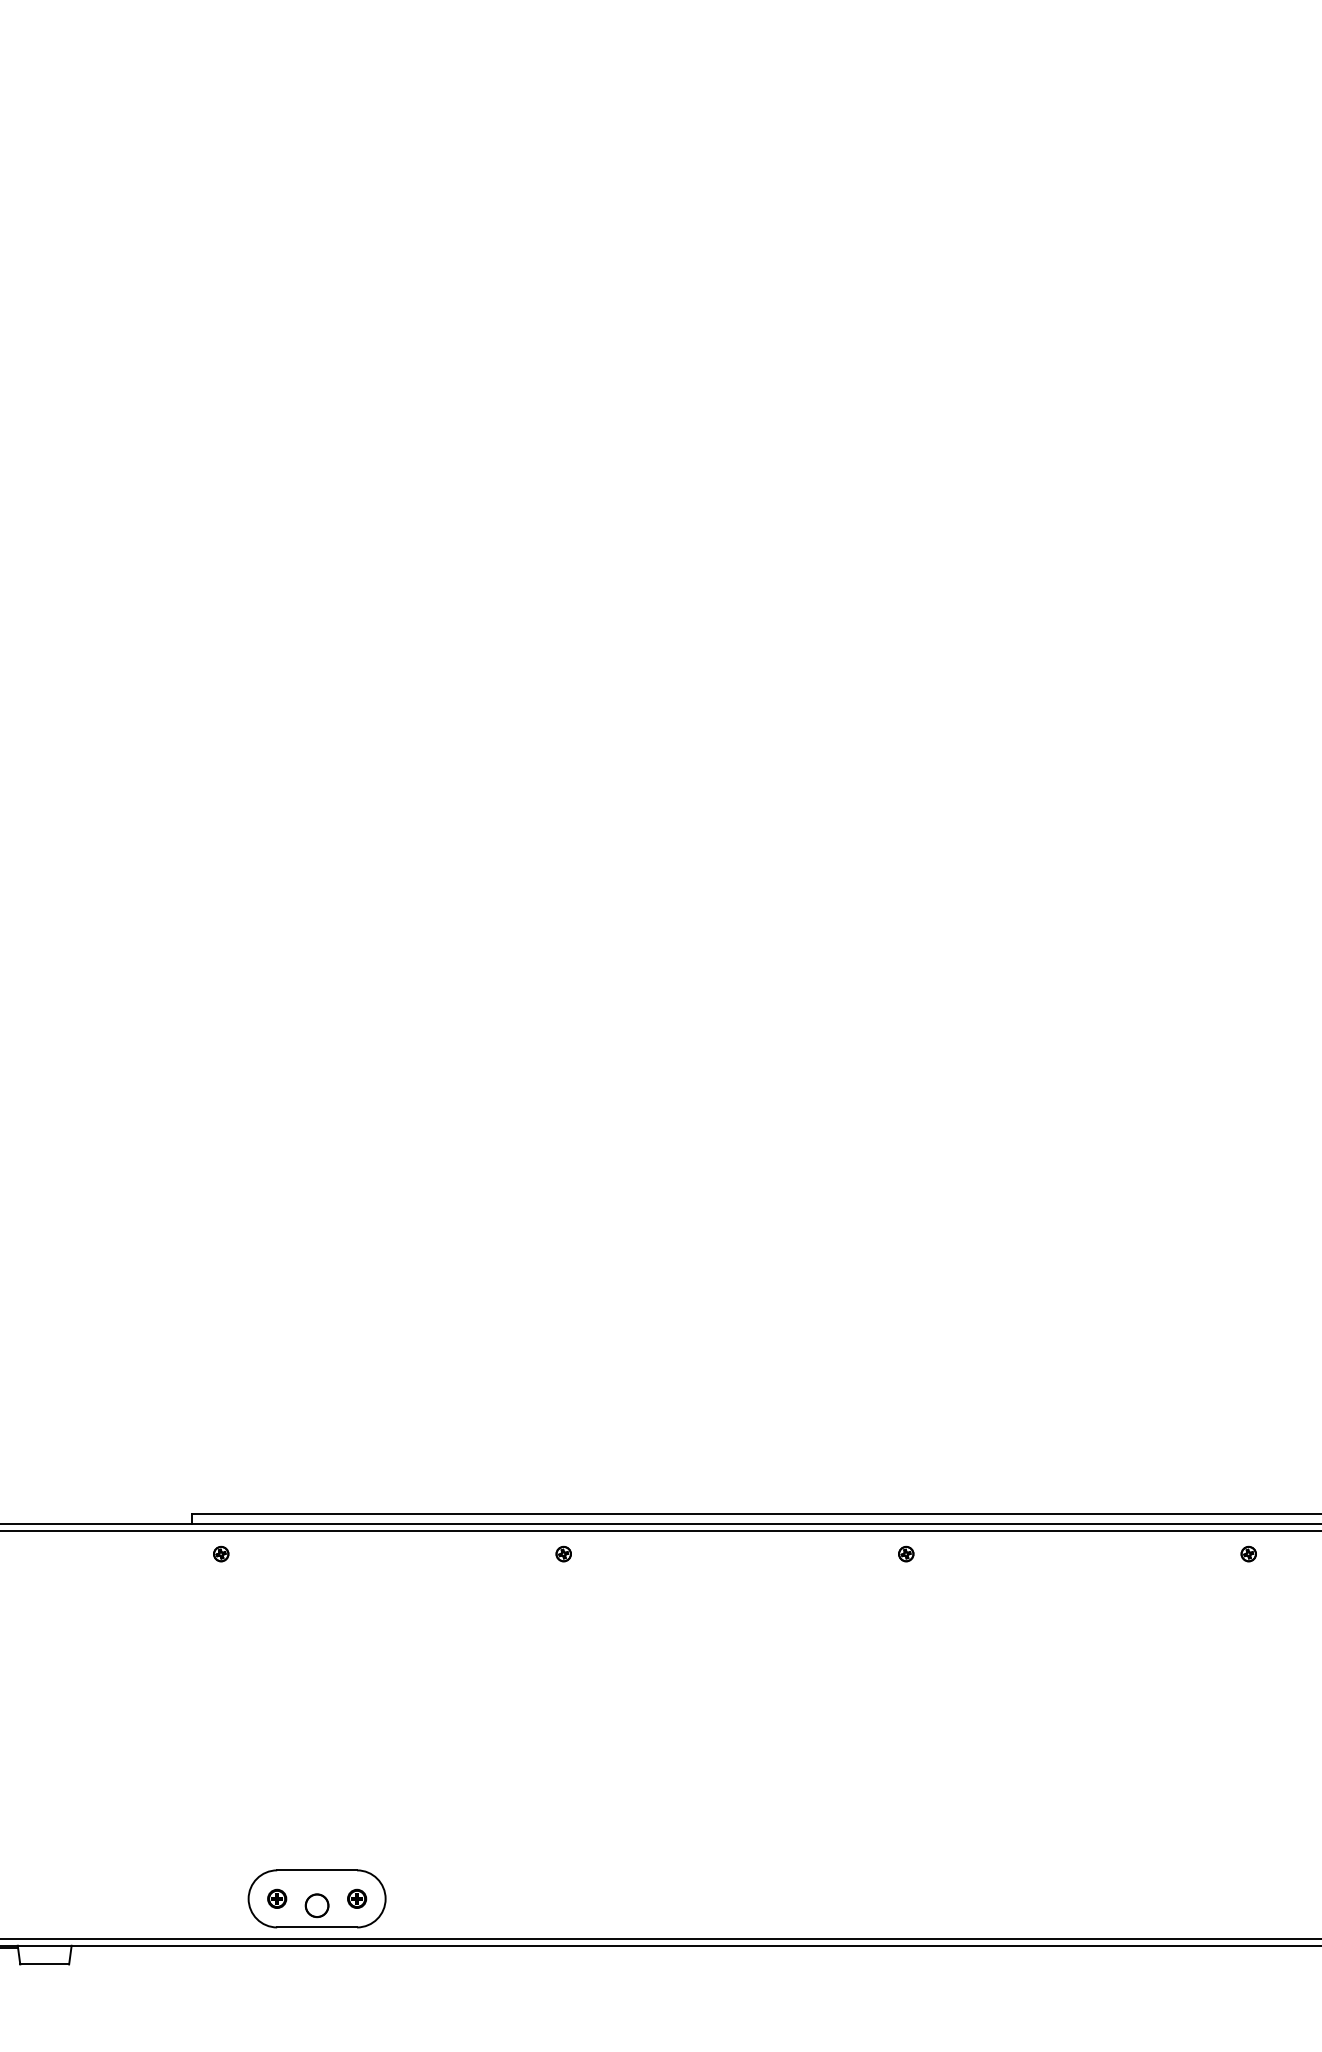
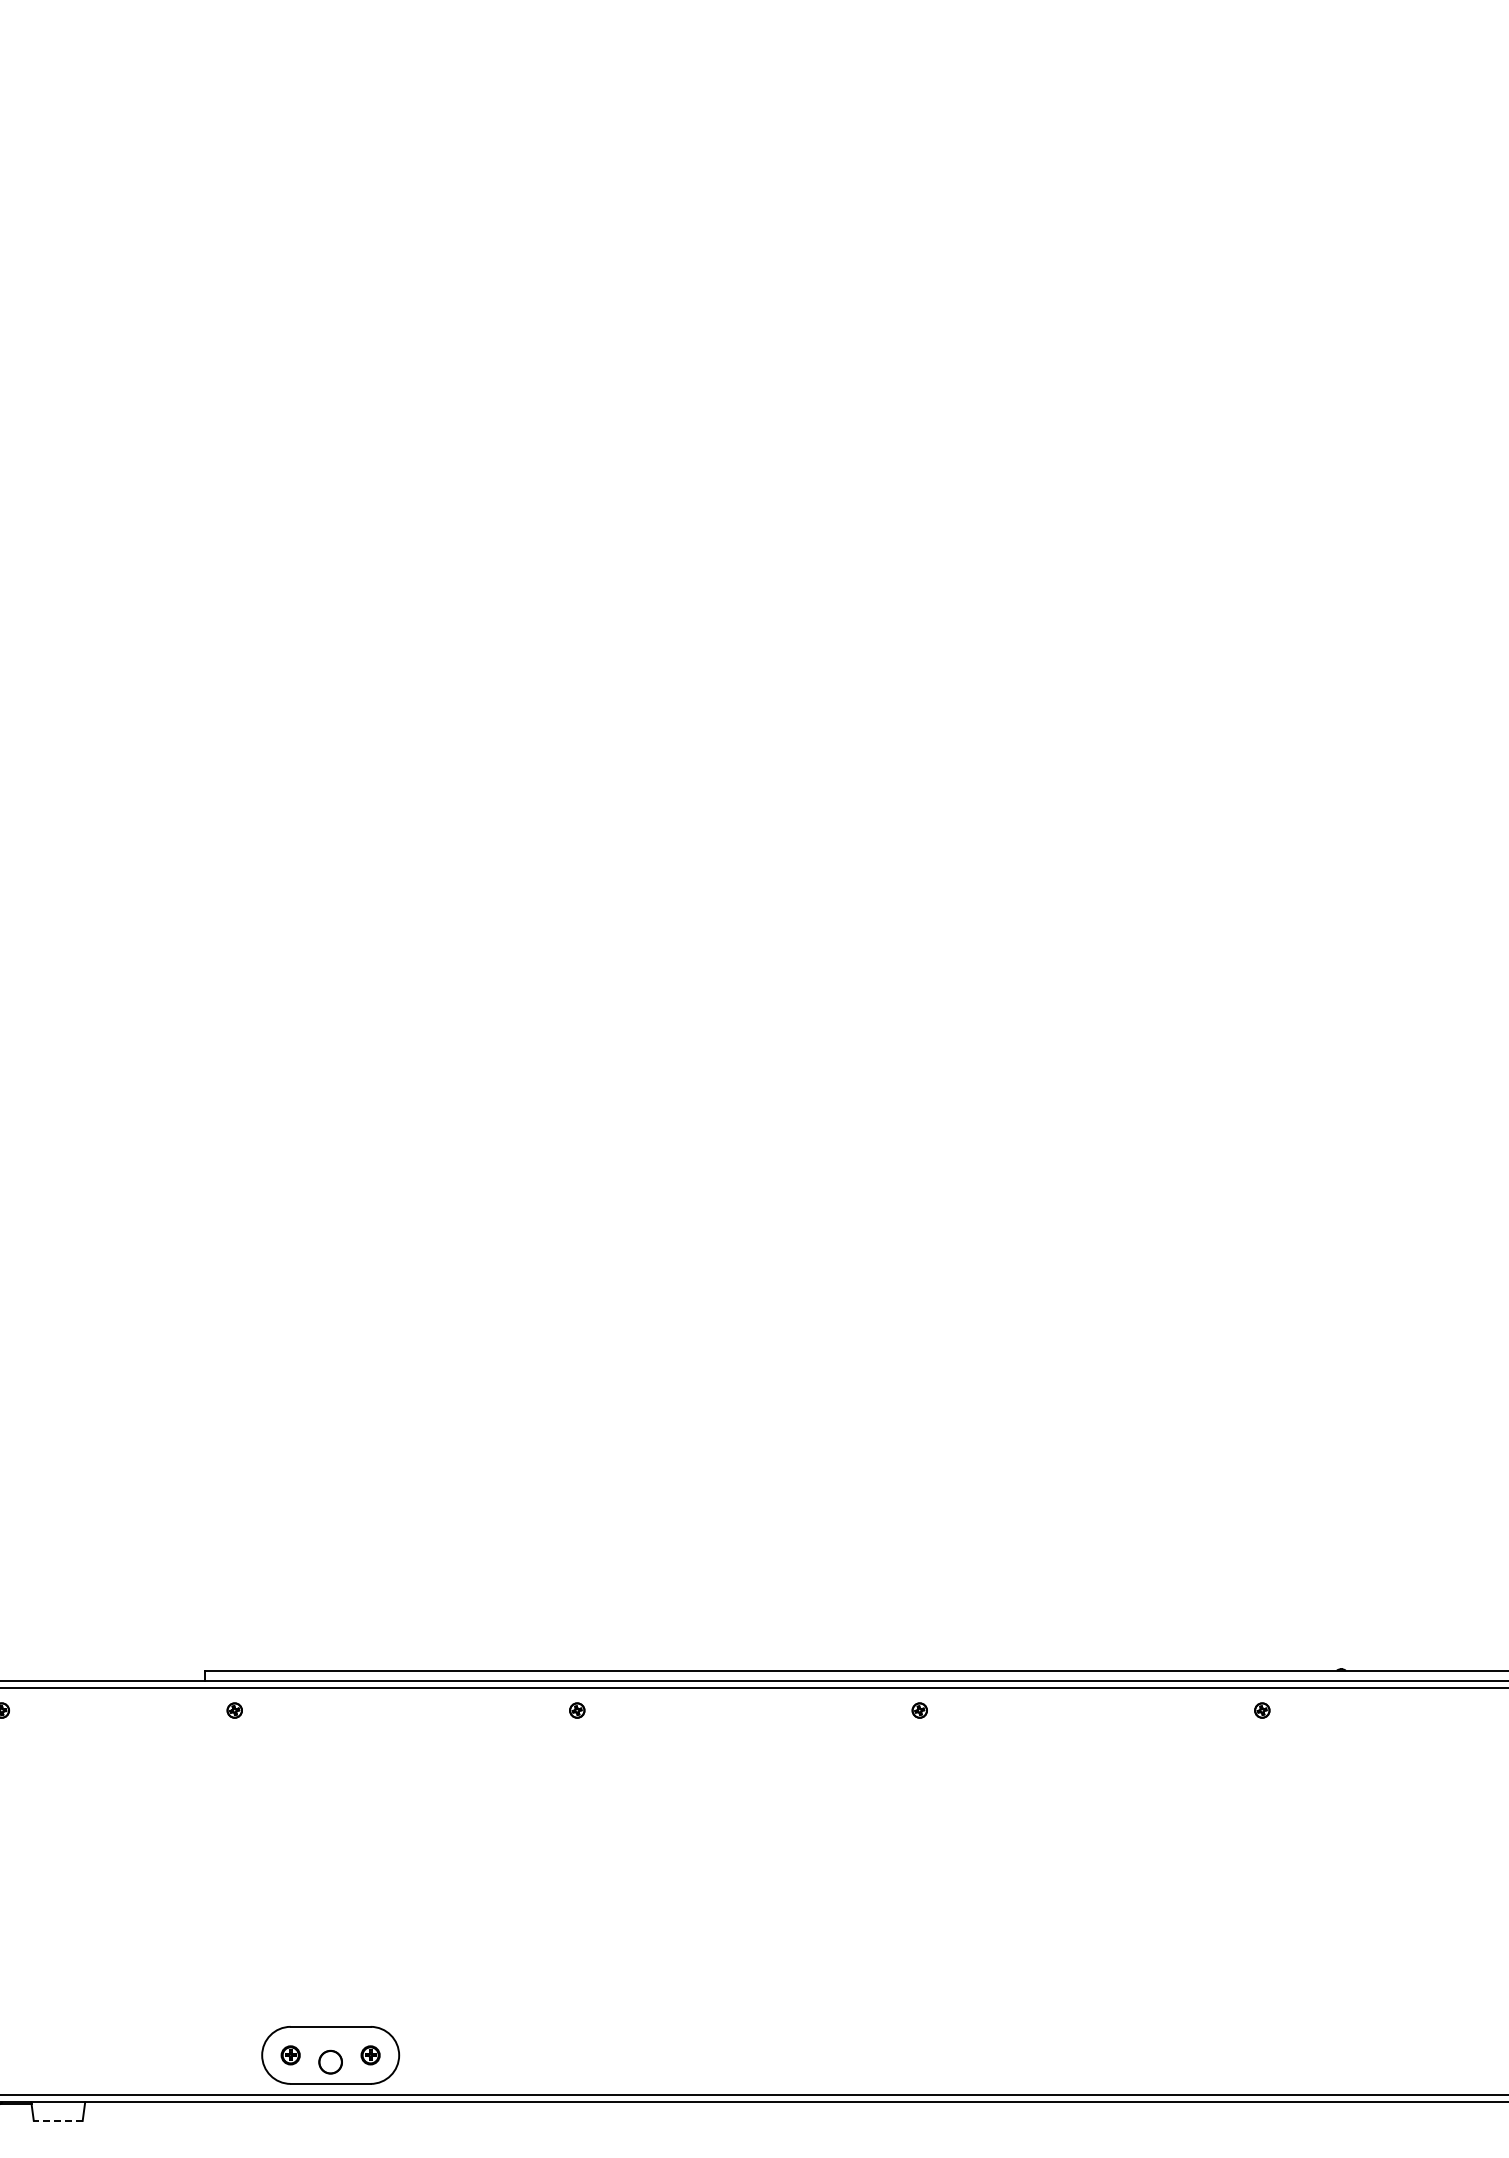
line: (43, 1964) -> (57, 2120), solid -> dashed

